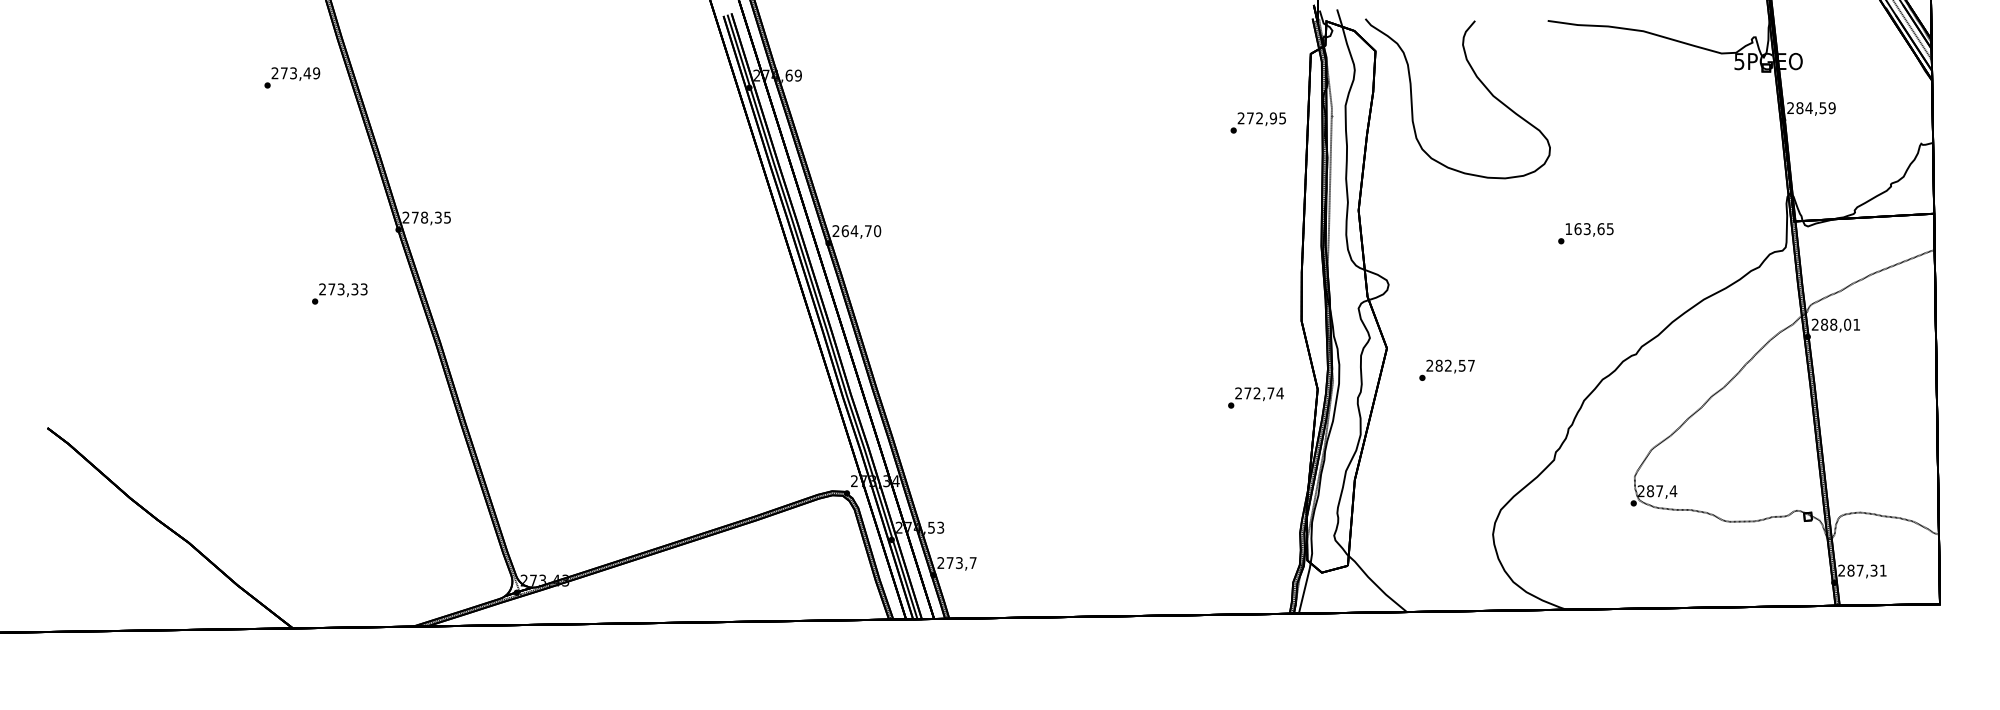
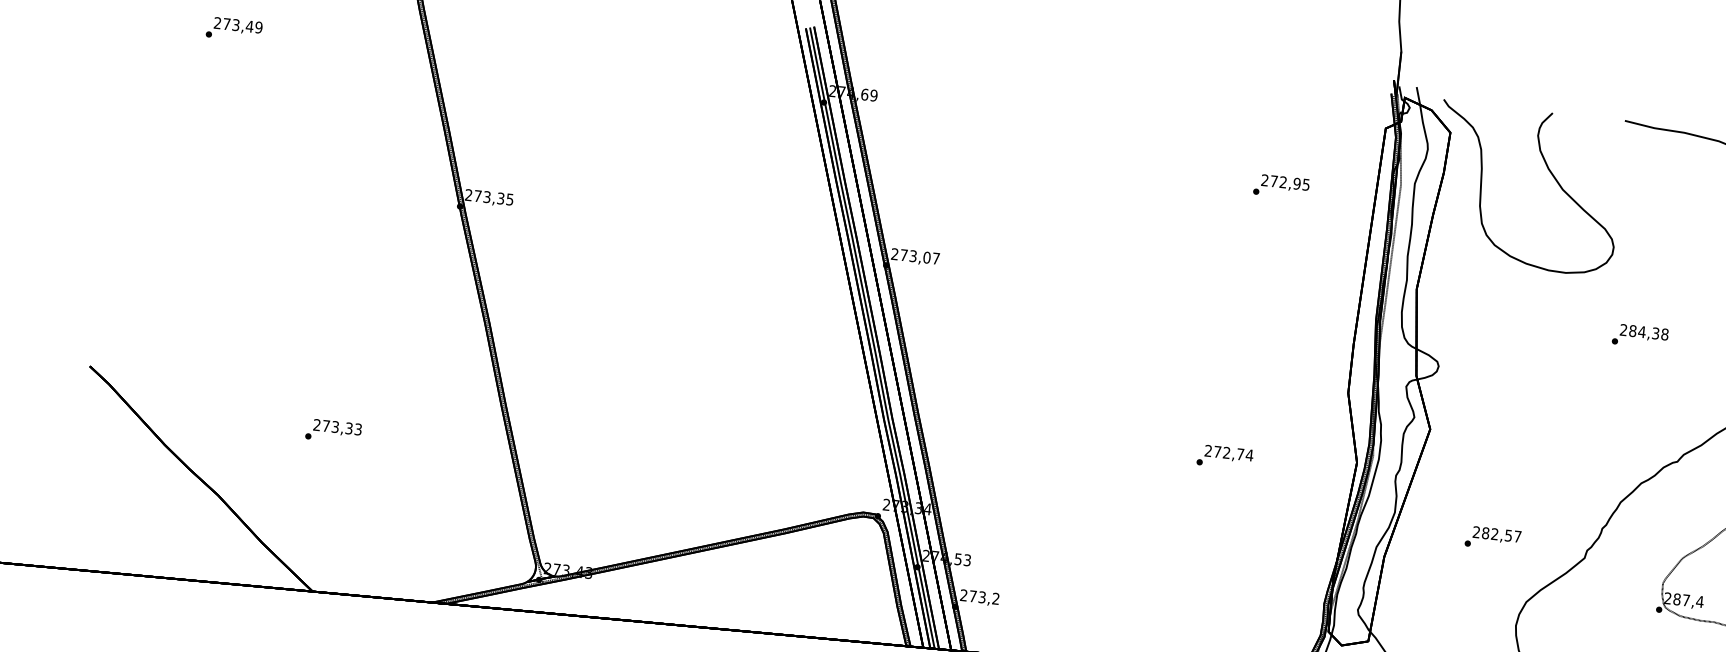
text: (292, 77) -> (234, 29), moved
text: (1257, 122) -> (1280, 186), moved
text: (424, 217) -> (487, 196), 278,35 -> 273,35
text: (1589, 229) -> (1644, 332), 163,65 -> 284,38
text: (861, 231) -> (920, 257), 264,70 -> 273,07
text: (339, 293) -> (333, 430), moved
text: (1446, 369) -> (1492, 537), moved
text: (1255, 397) -> (1224, 456), moved
text: (972, 562) -> (995, 598), 273,7 -> 273,2

